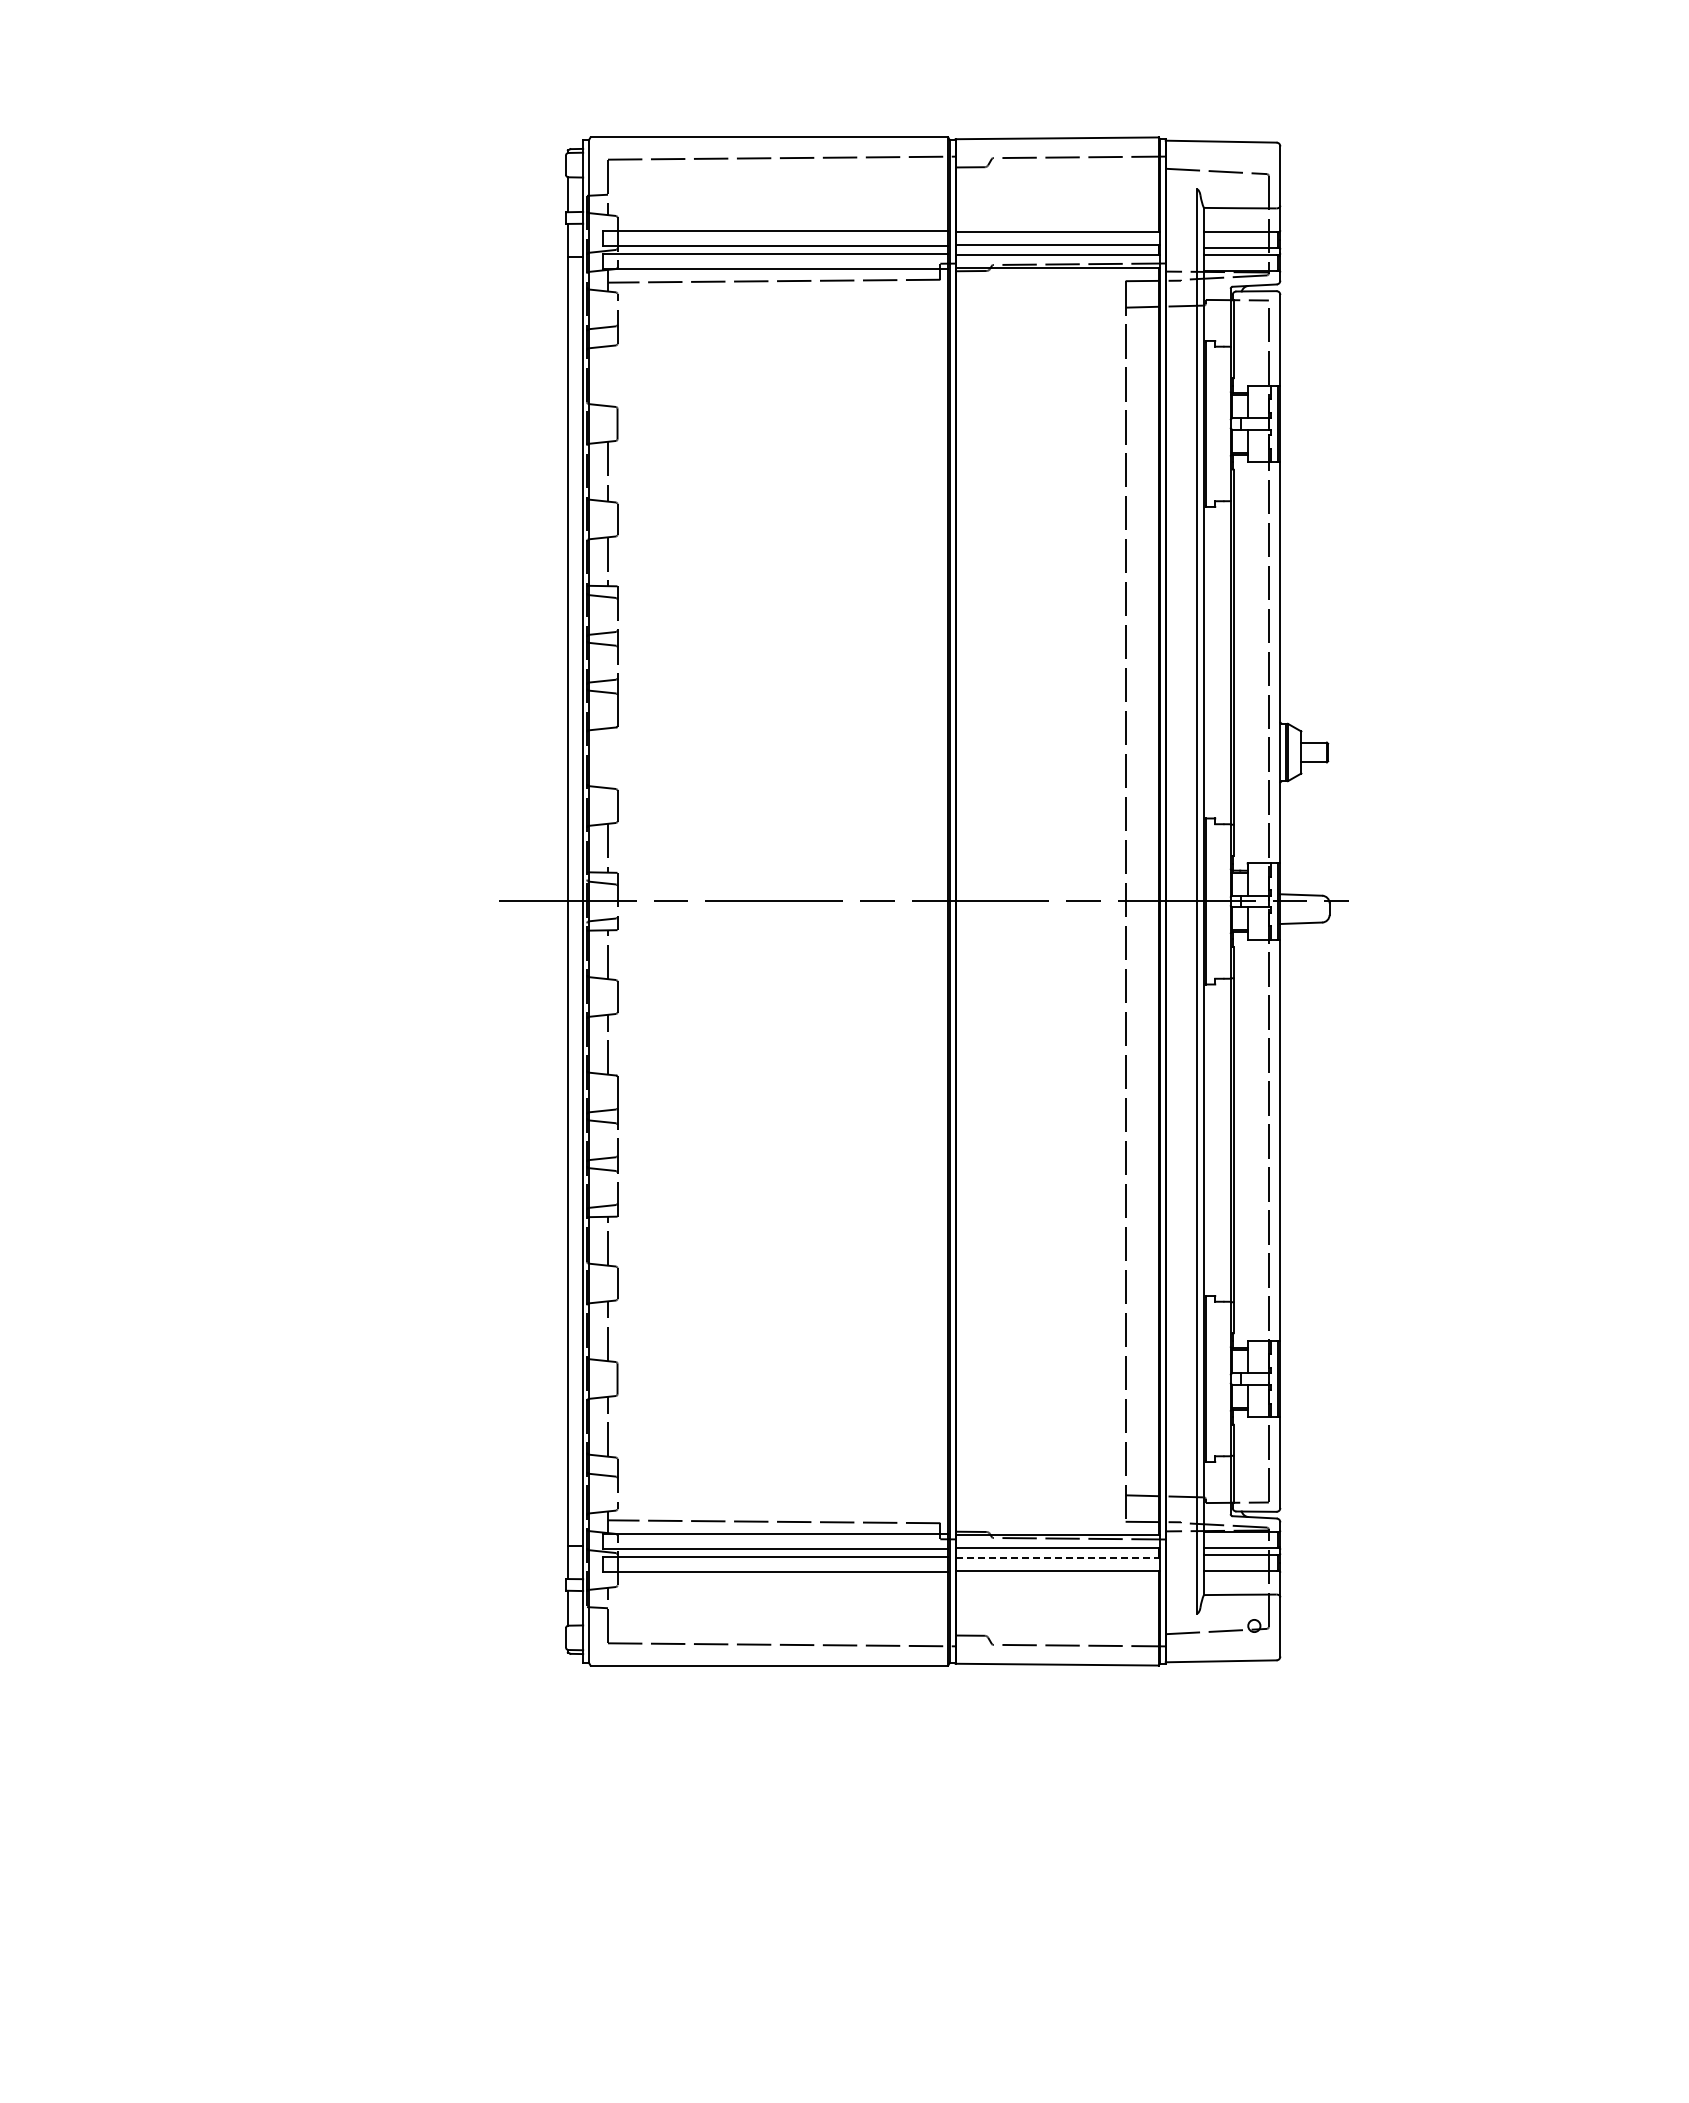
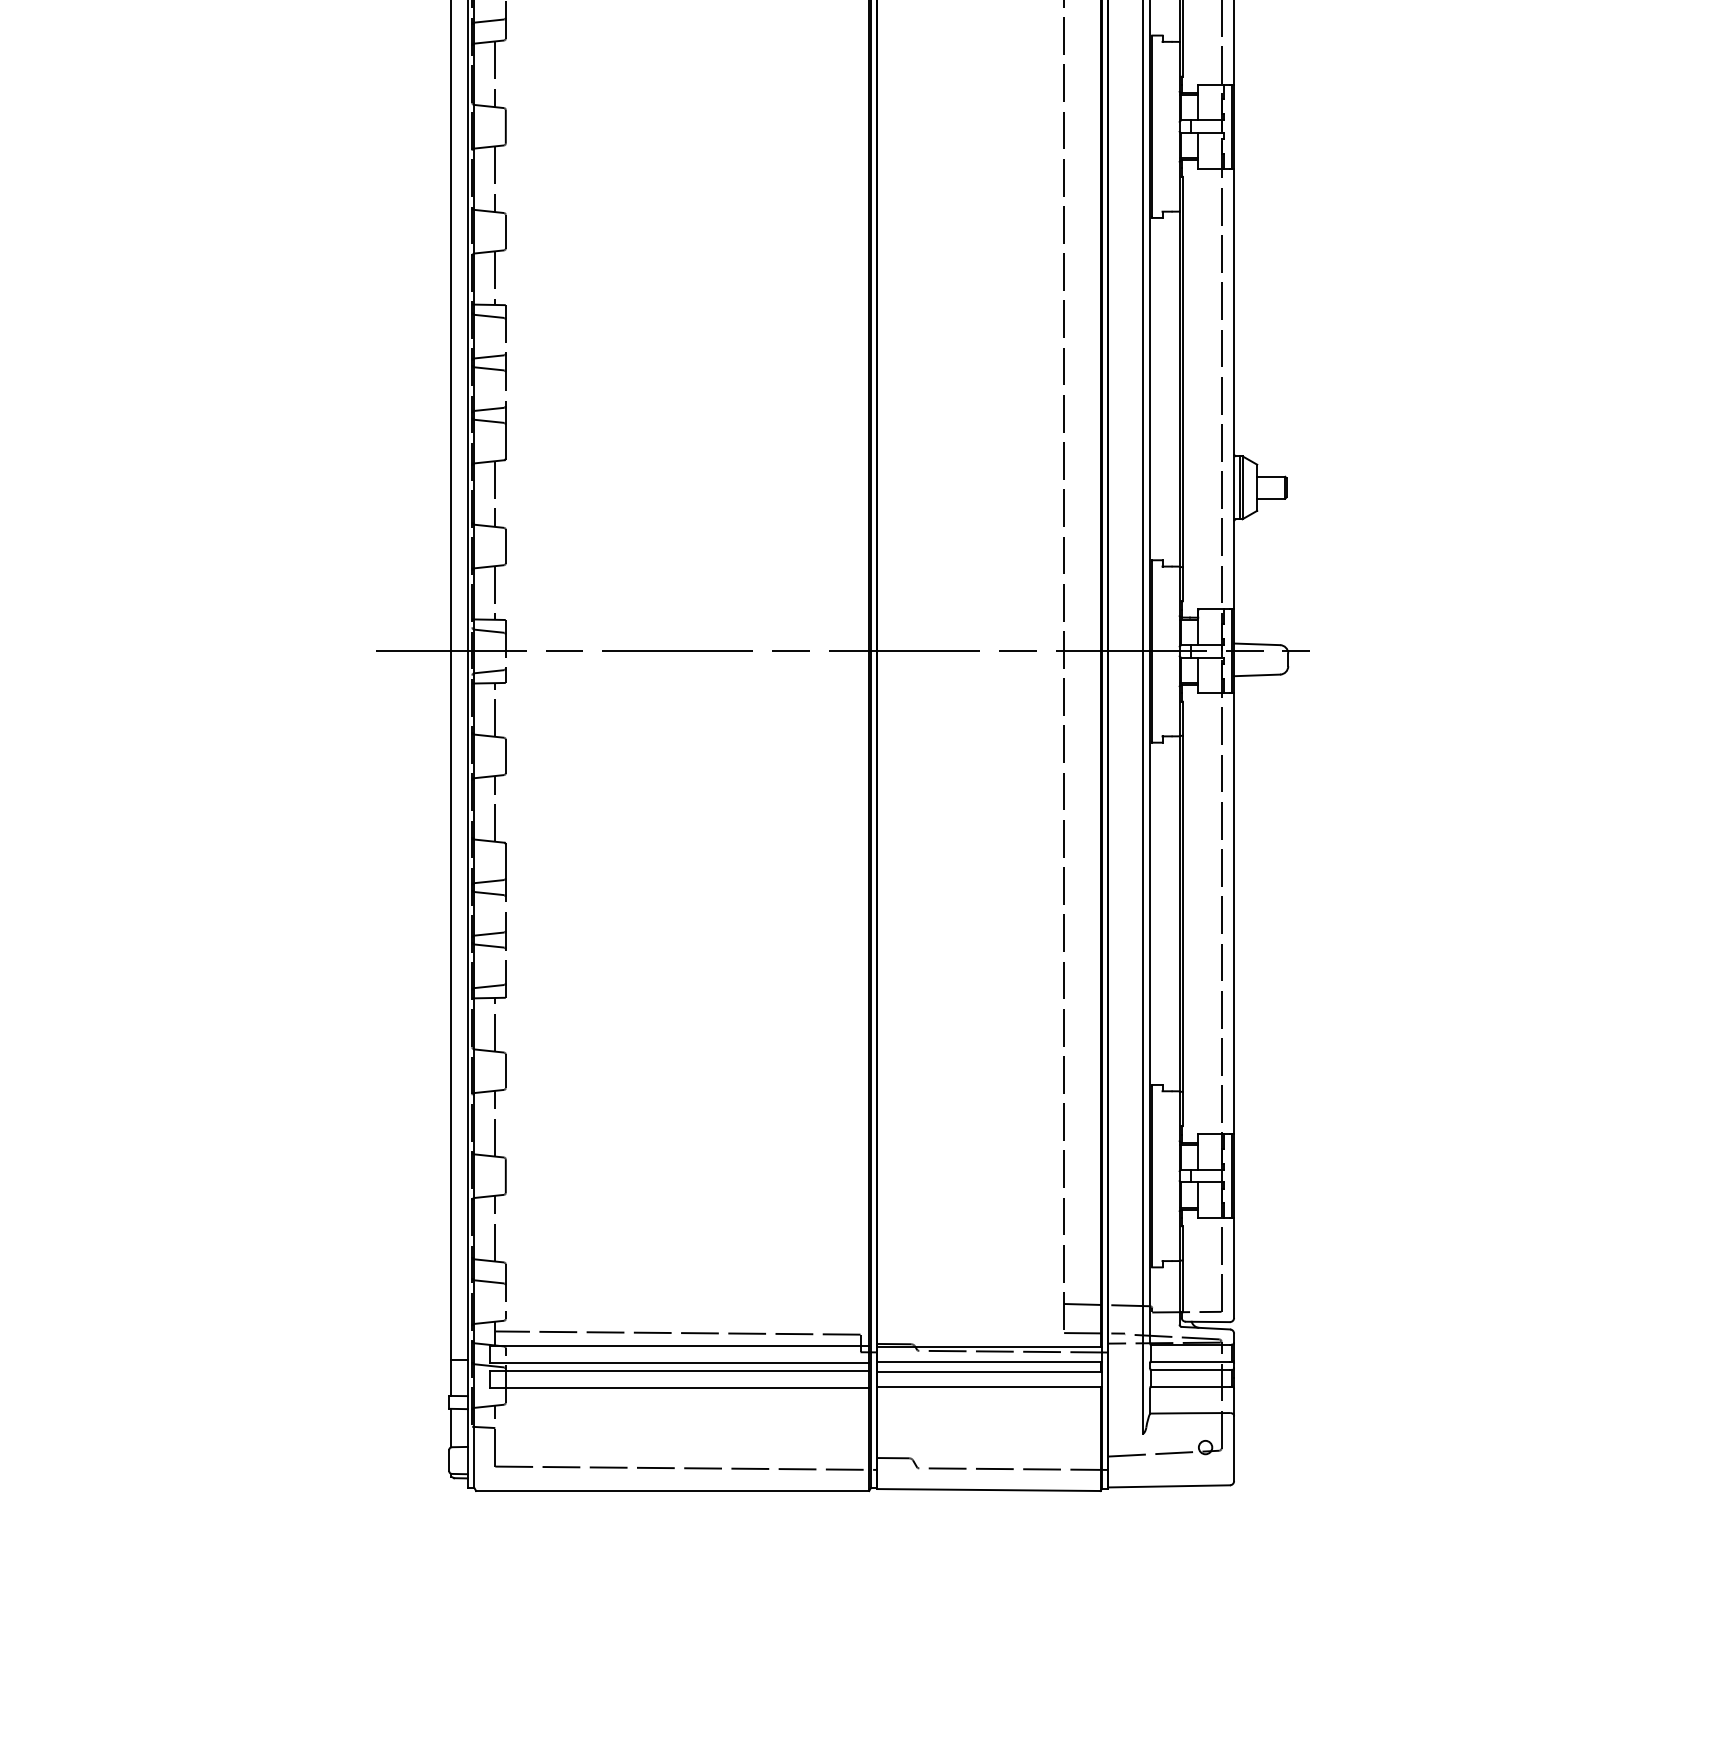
line: (607, 376) -> (494, 74), added
line: (607, 758) -> (494, 494), added
line: (1058, 1557) -> (990, 1372), dashed -> solid

